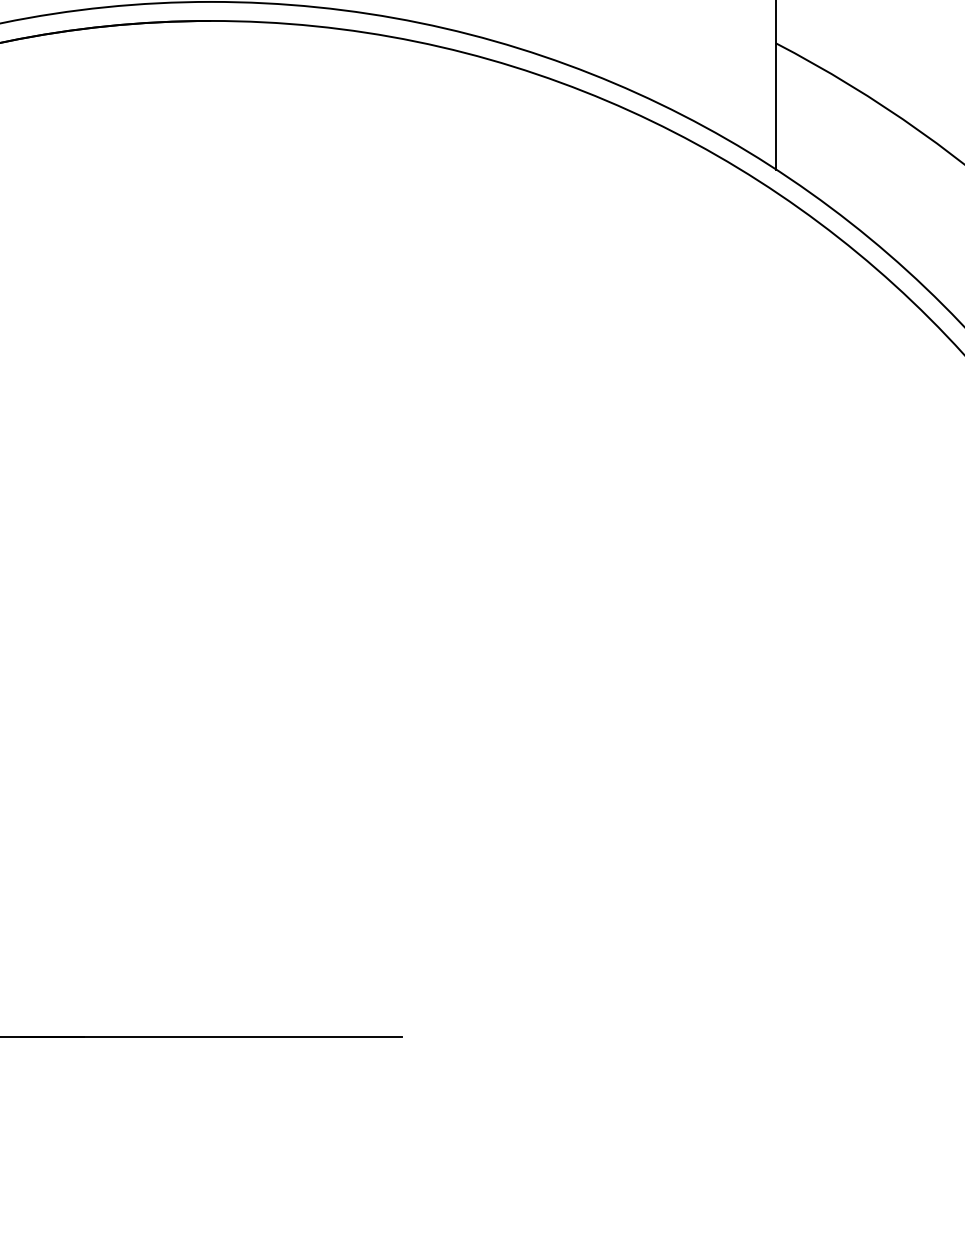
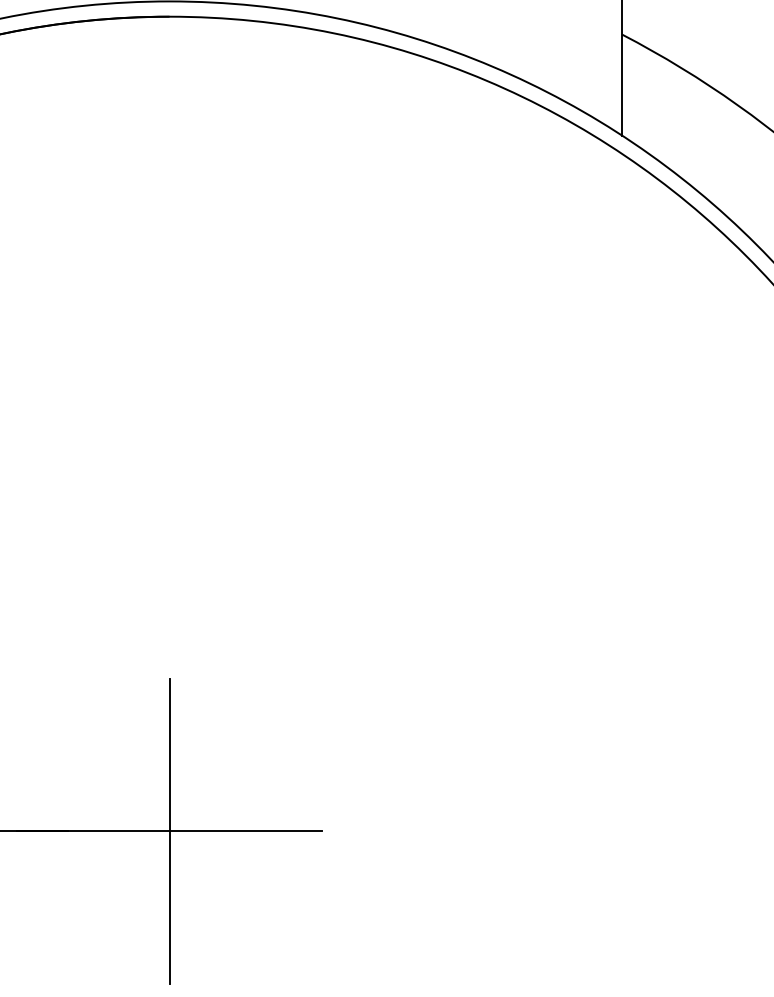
line: (211, 1036) -> (169, 830), added

